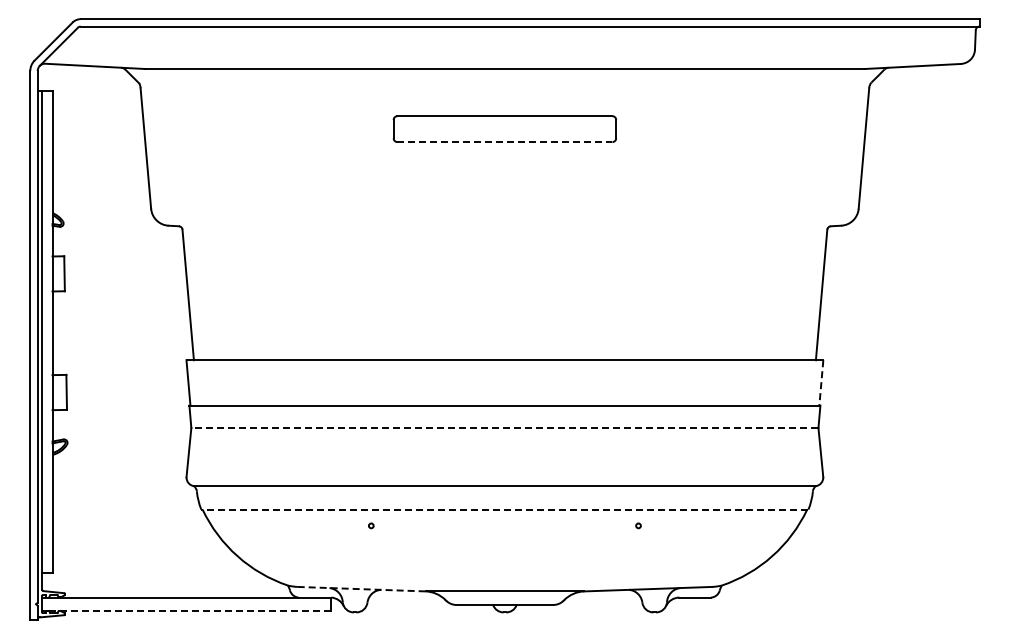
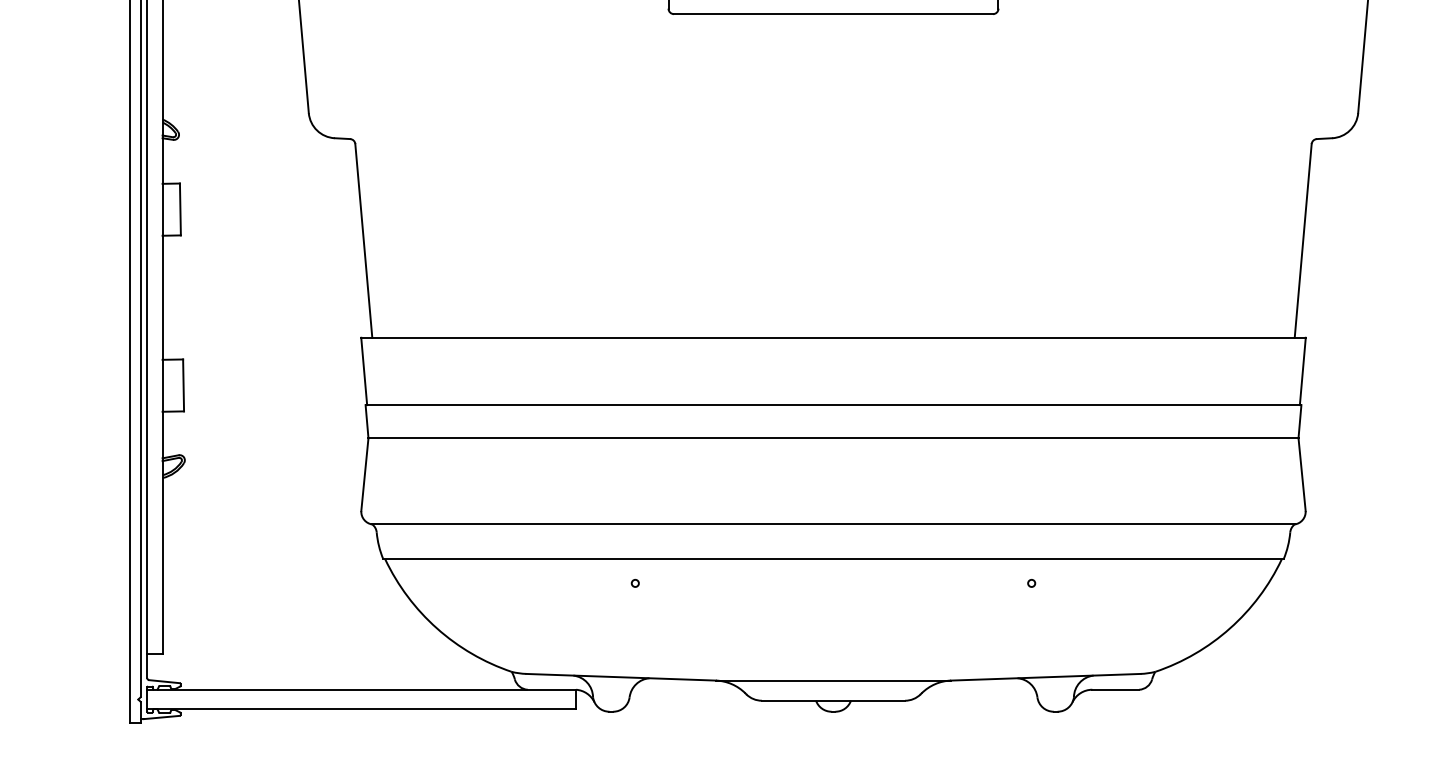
line: (504, 142) -> (832, 14), dashed -> solid
line: (821, 382) -> (1303, 370), dashed -> solid
line: (504, 428) -> (832, 438), dashed -> solid
line: (504, 509) -> (832, 559), dashed -> solid
line: (361, 589) -> (620, 677), dashed -> solid
line: (186, 610) -> (361, 708), dashed -> solid

